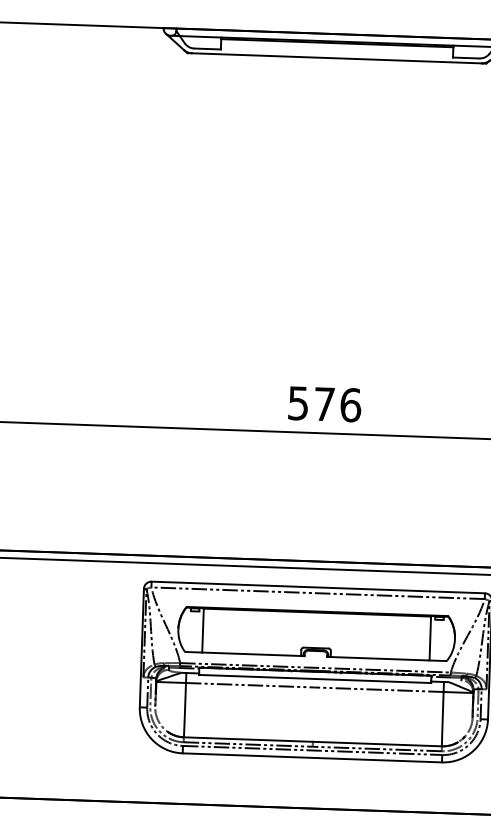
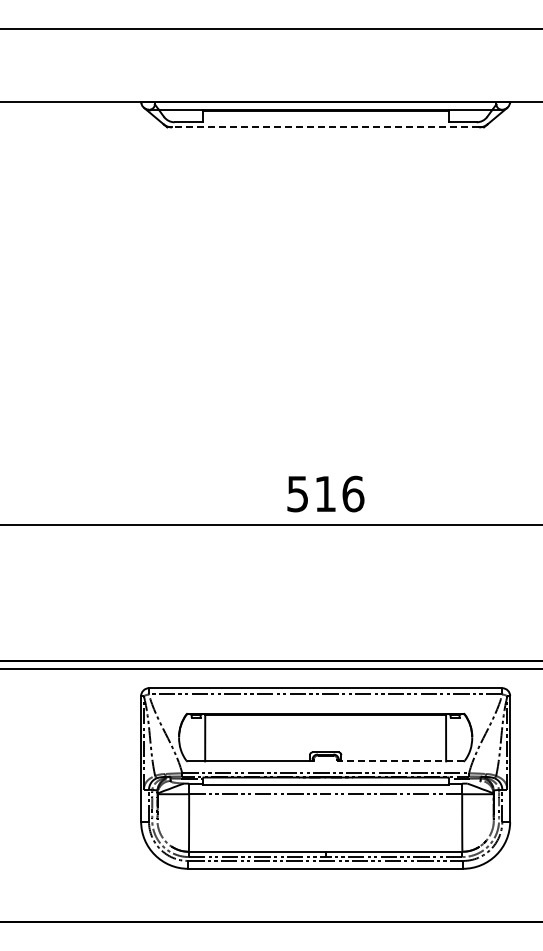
line: (336, 58) -> (325, 127), solid -> dashed
text: (324, 403) -> (325, 493), 576 -> 516
line: (386, 659) -> (400, 761), solid -> dashed

